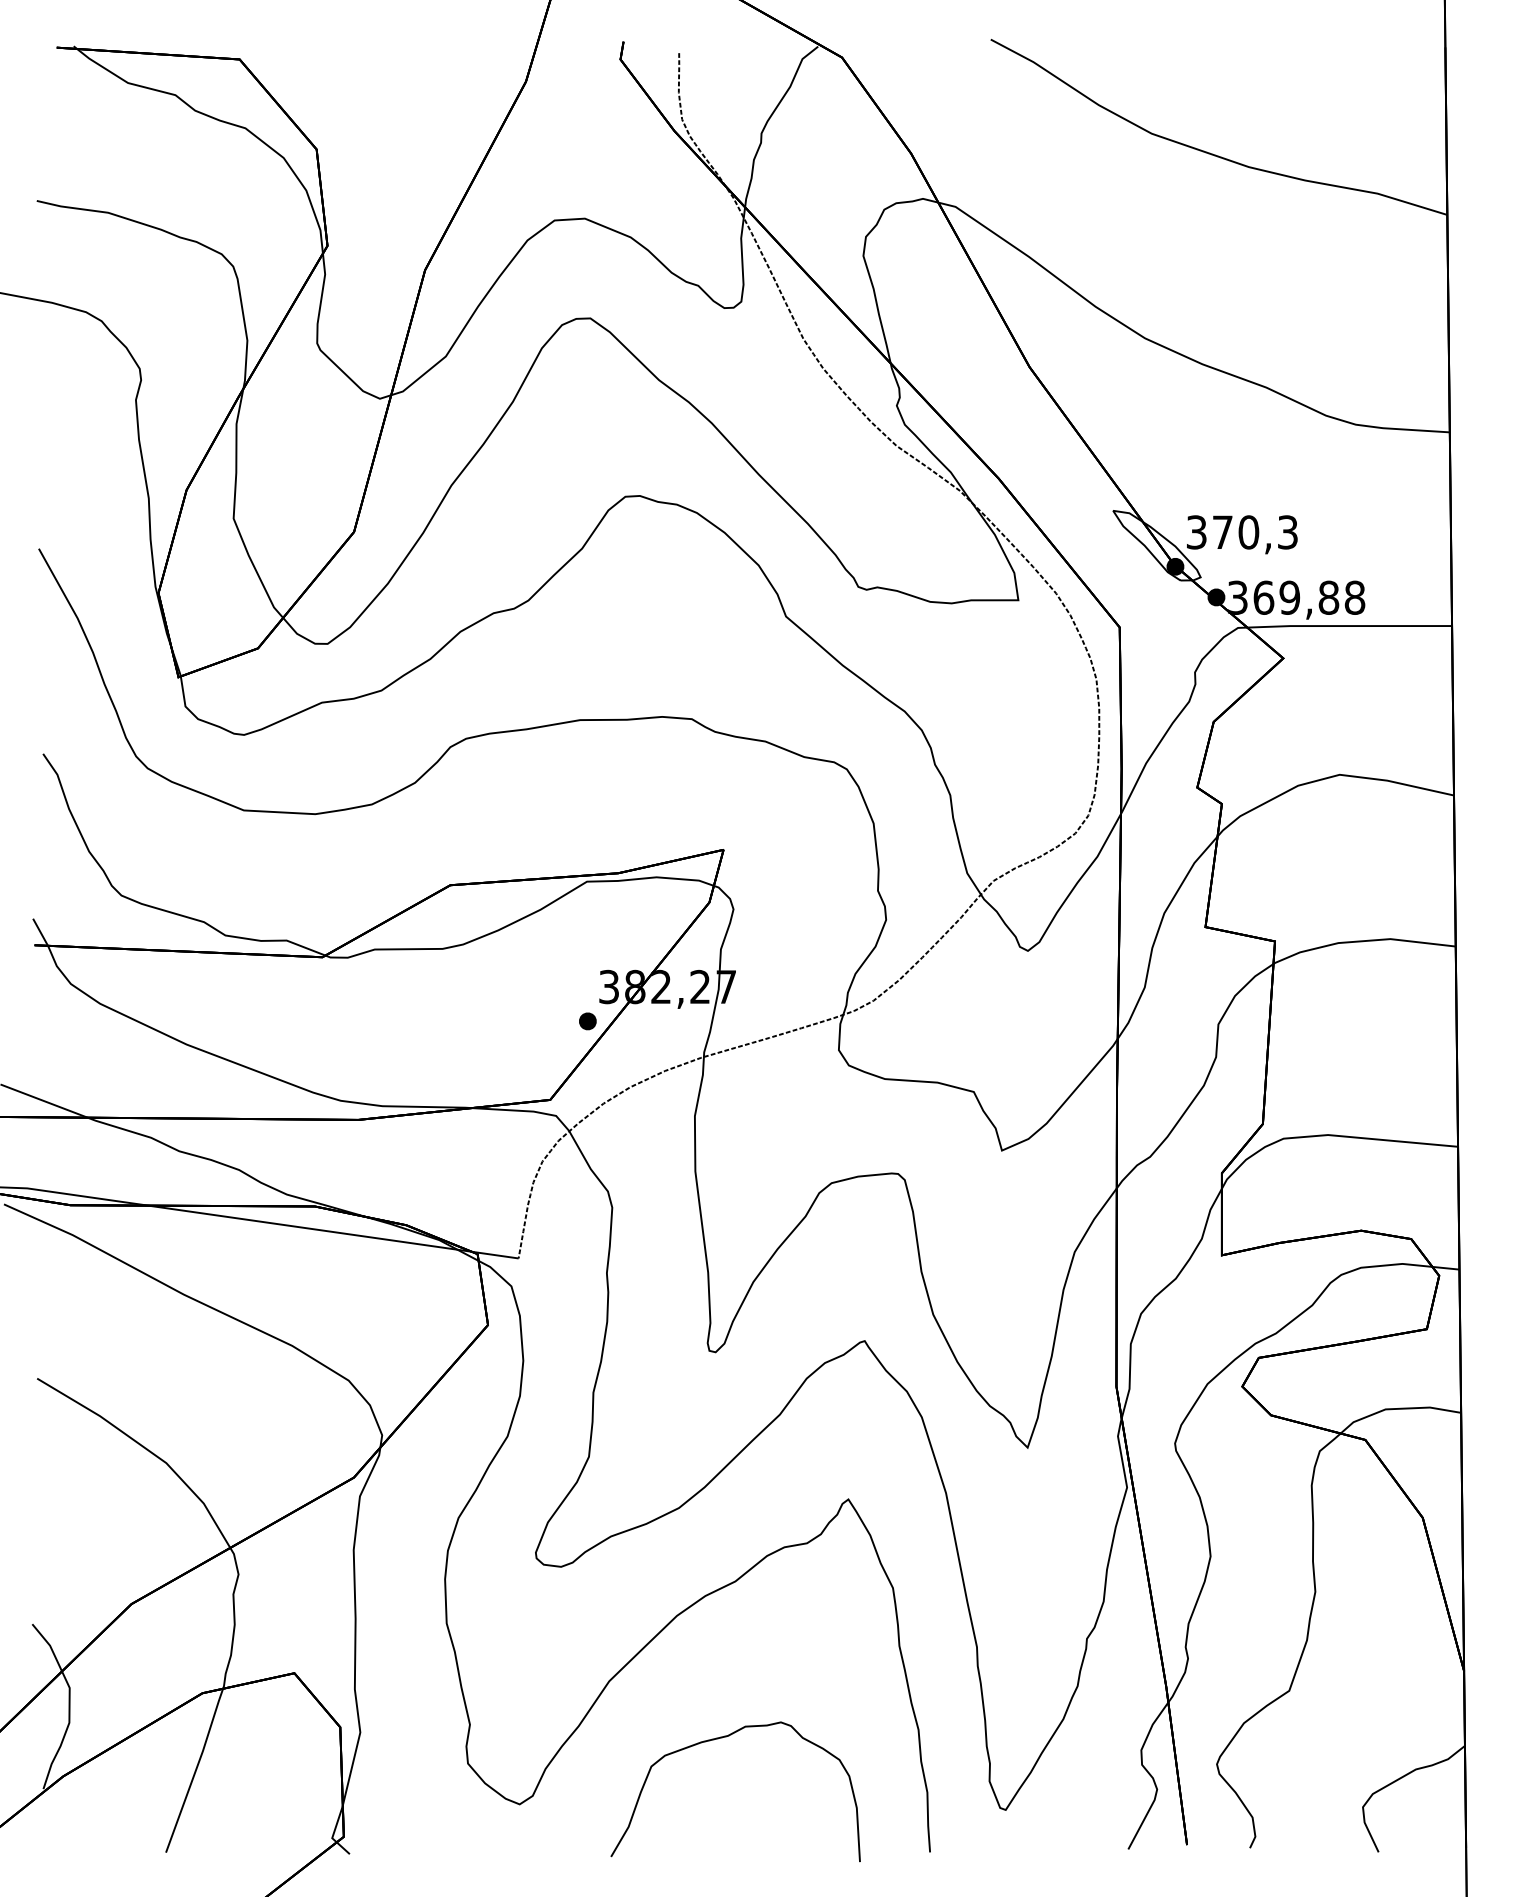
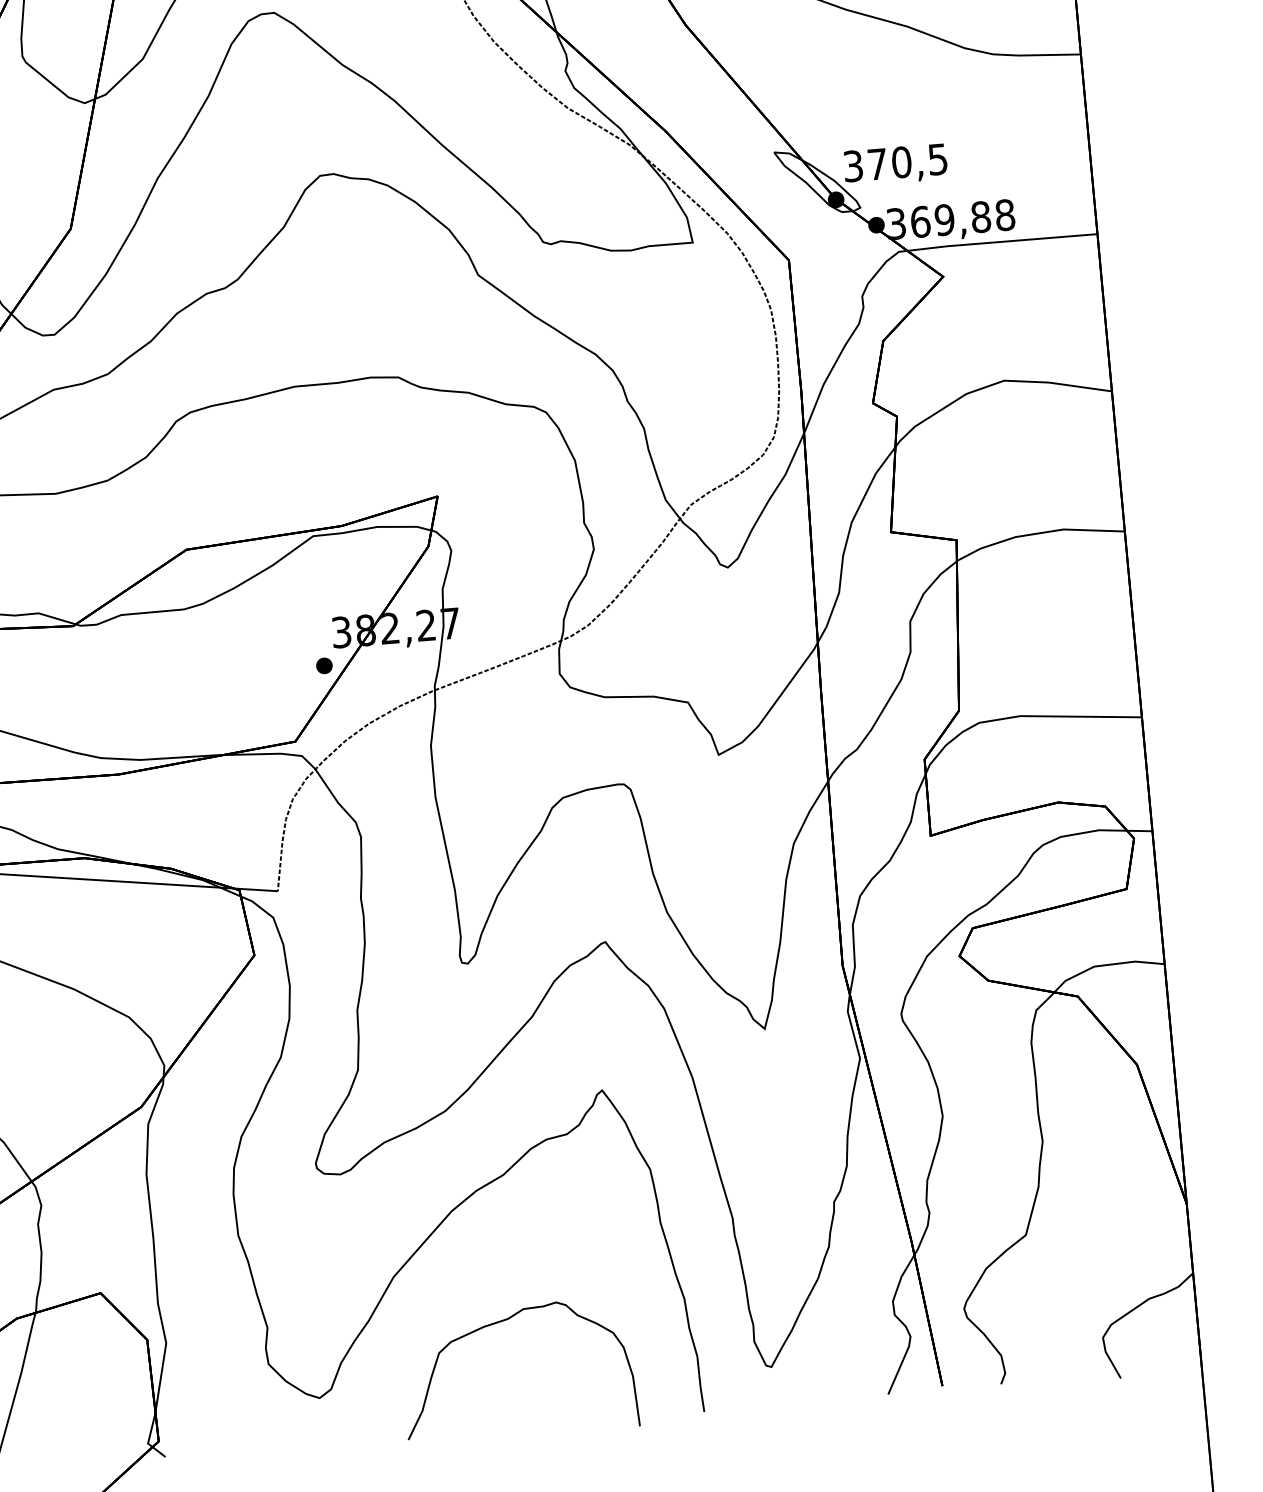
text: (1287, 532) -> (937, 159), 370,3 -> 370,5

